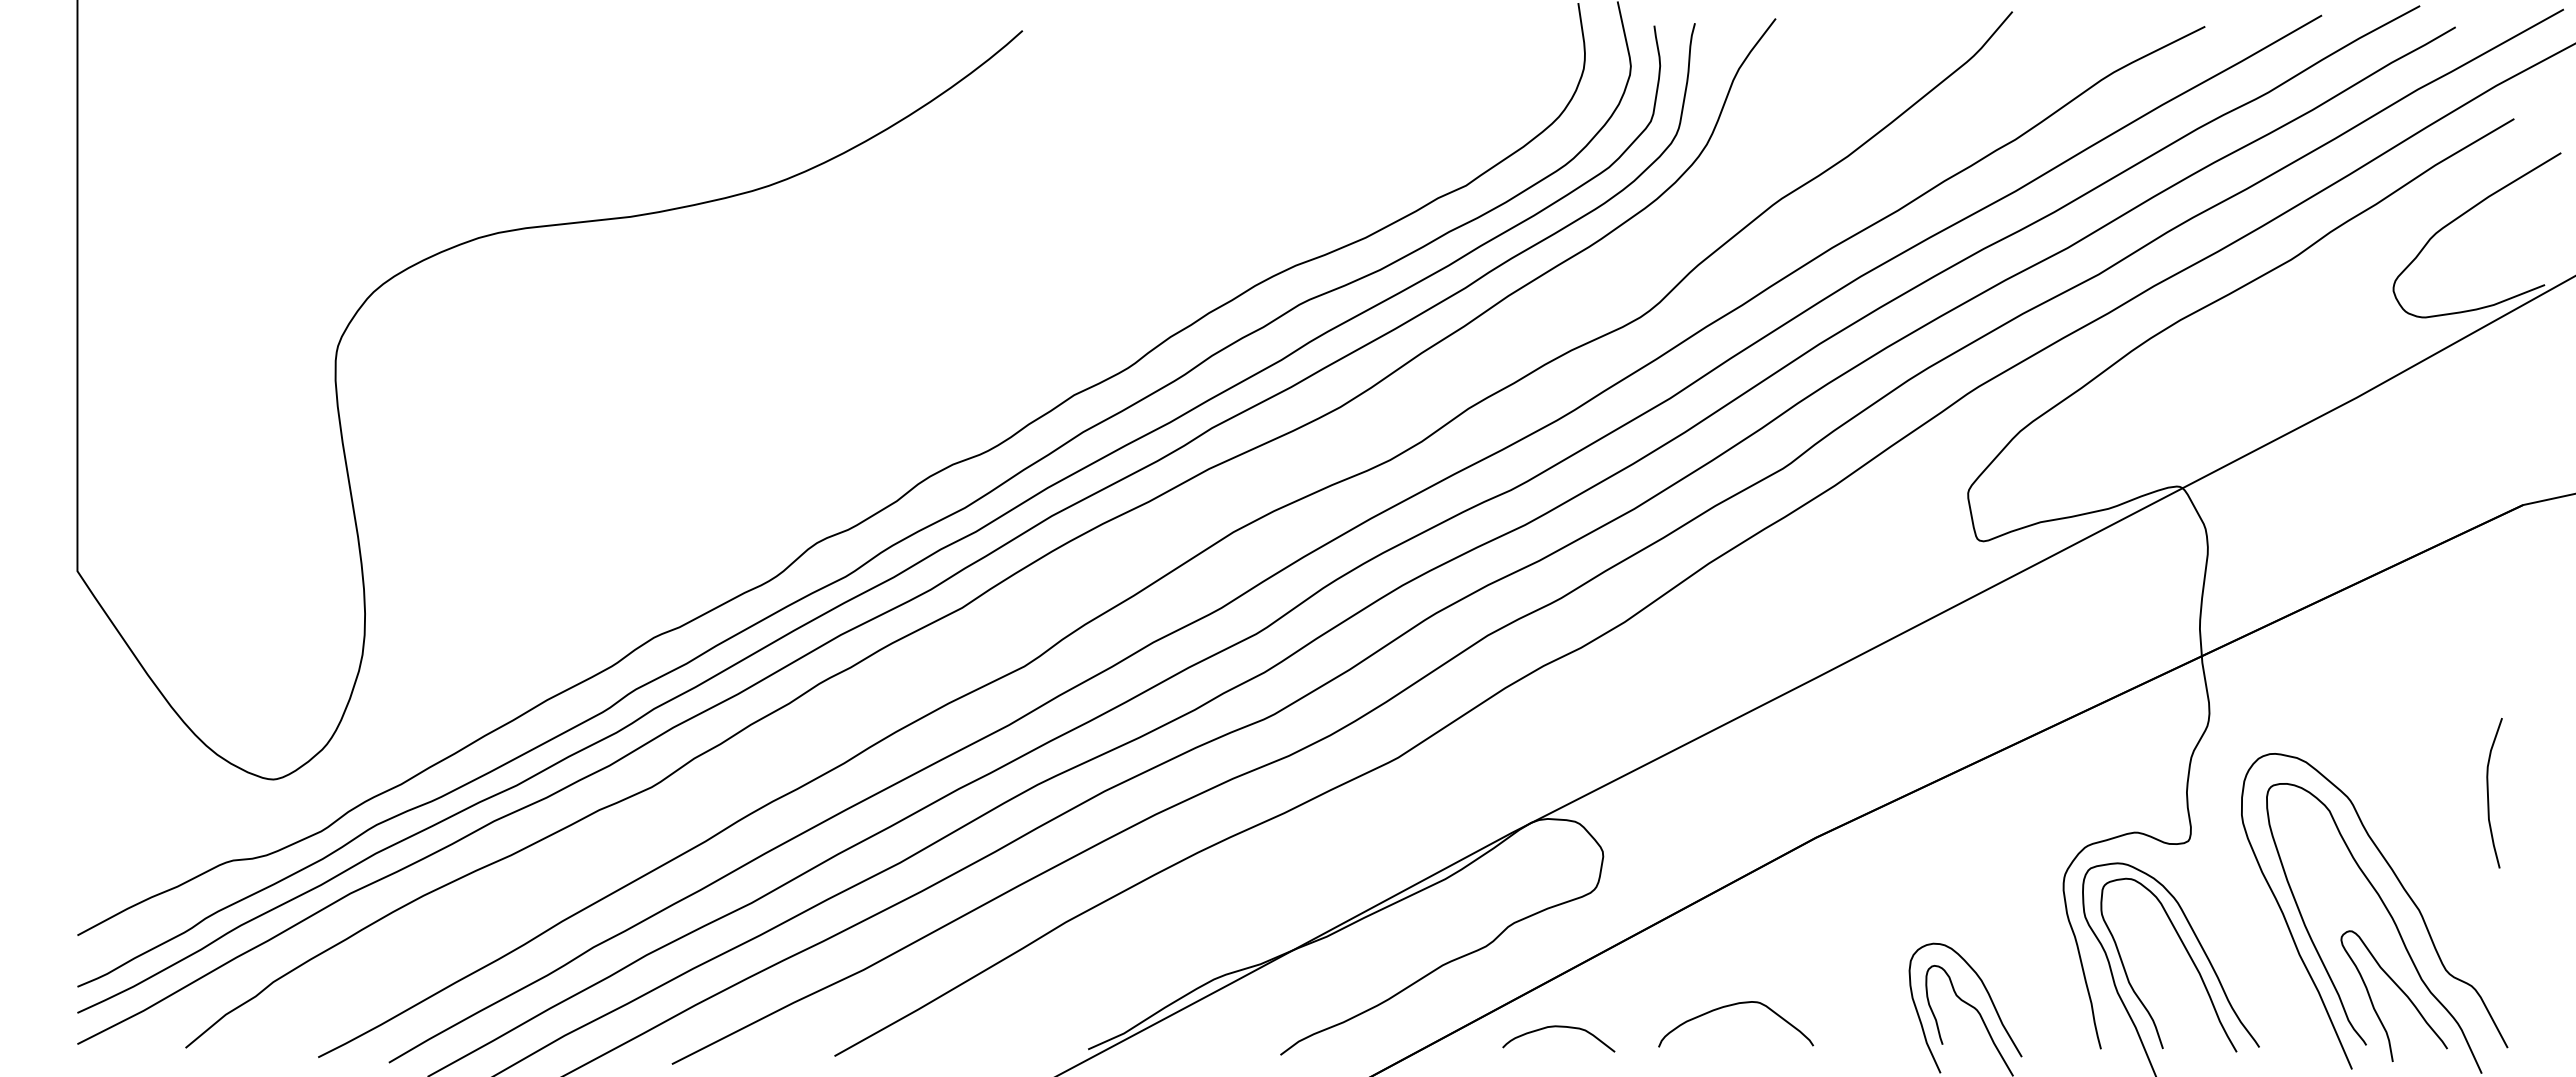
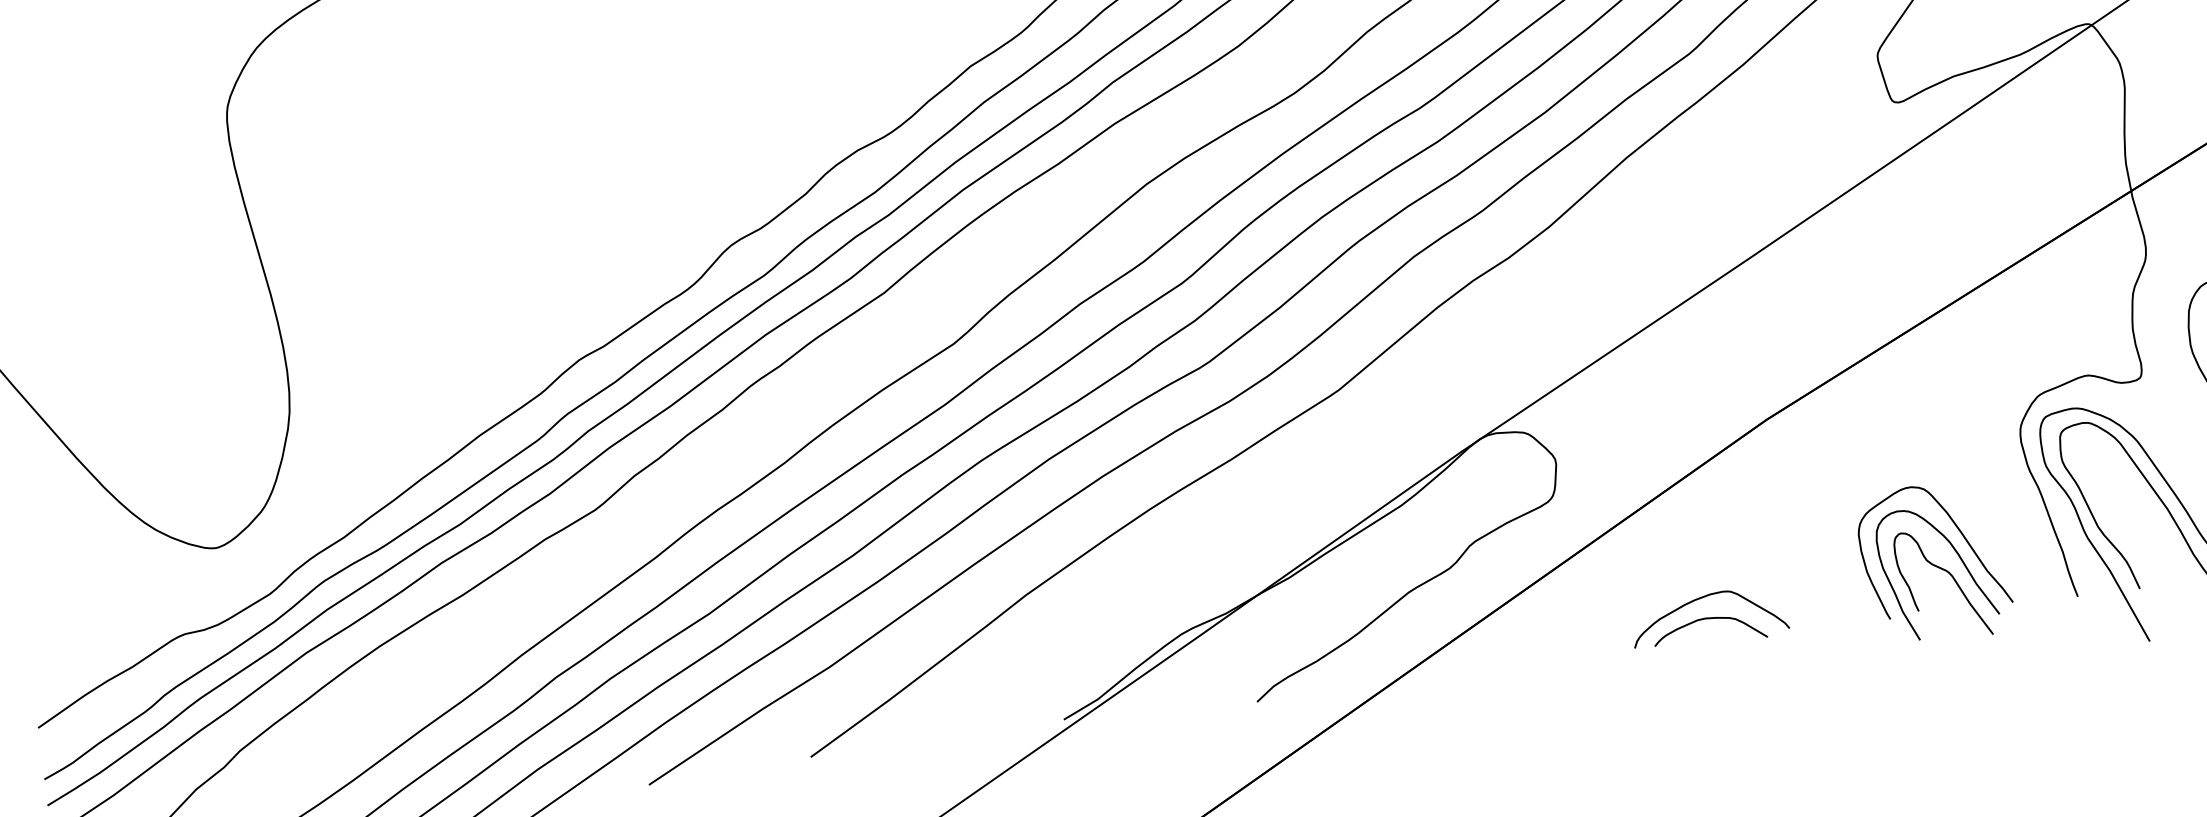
curve: (1991, 970) -> (1958, 531), added
curve: (1558, 1027) -> (1708, 619), moved

